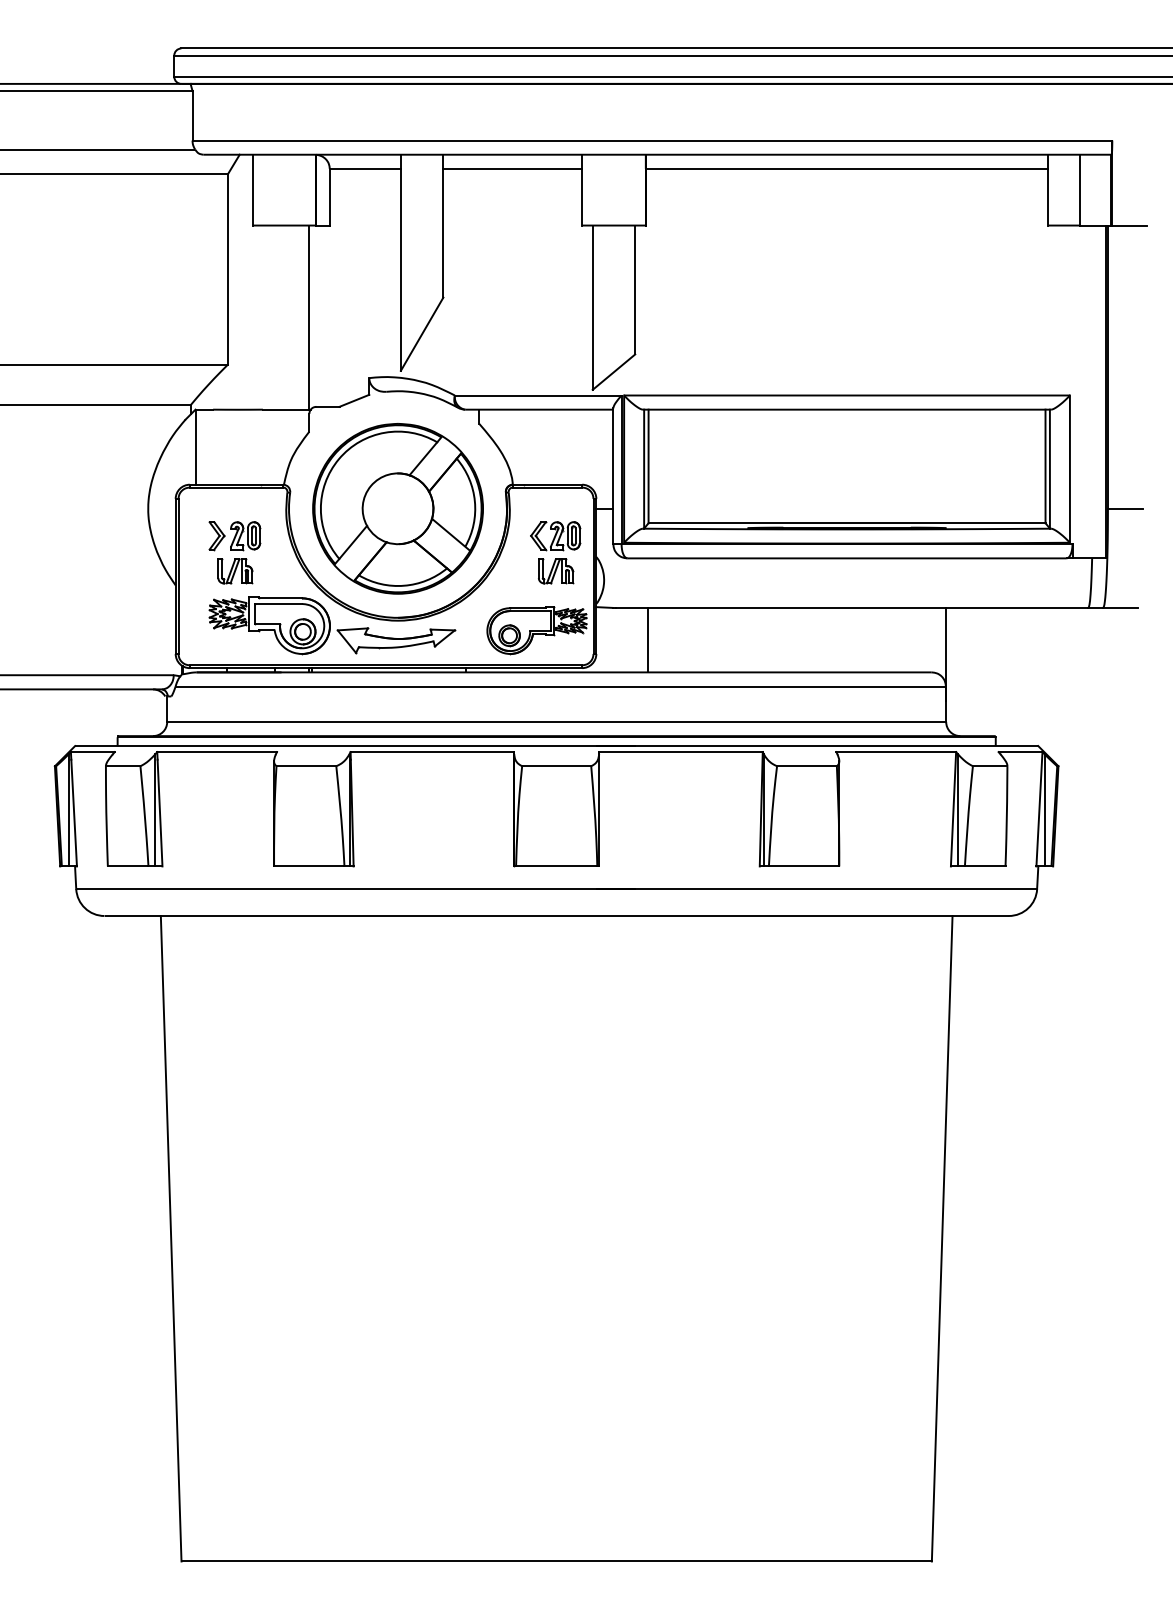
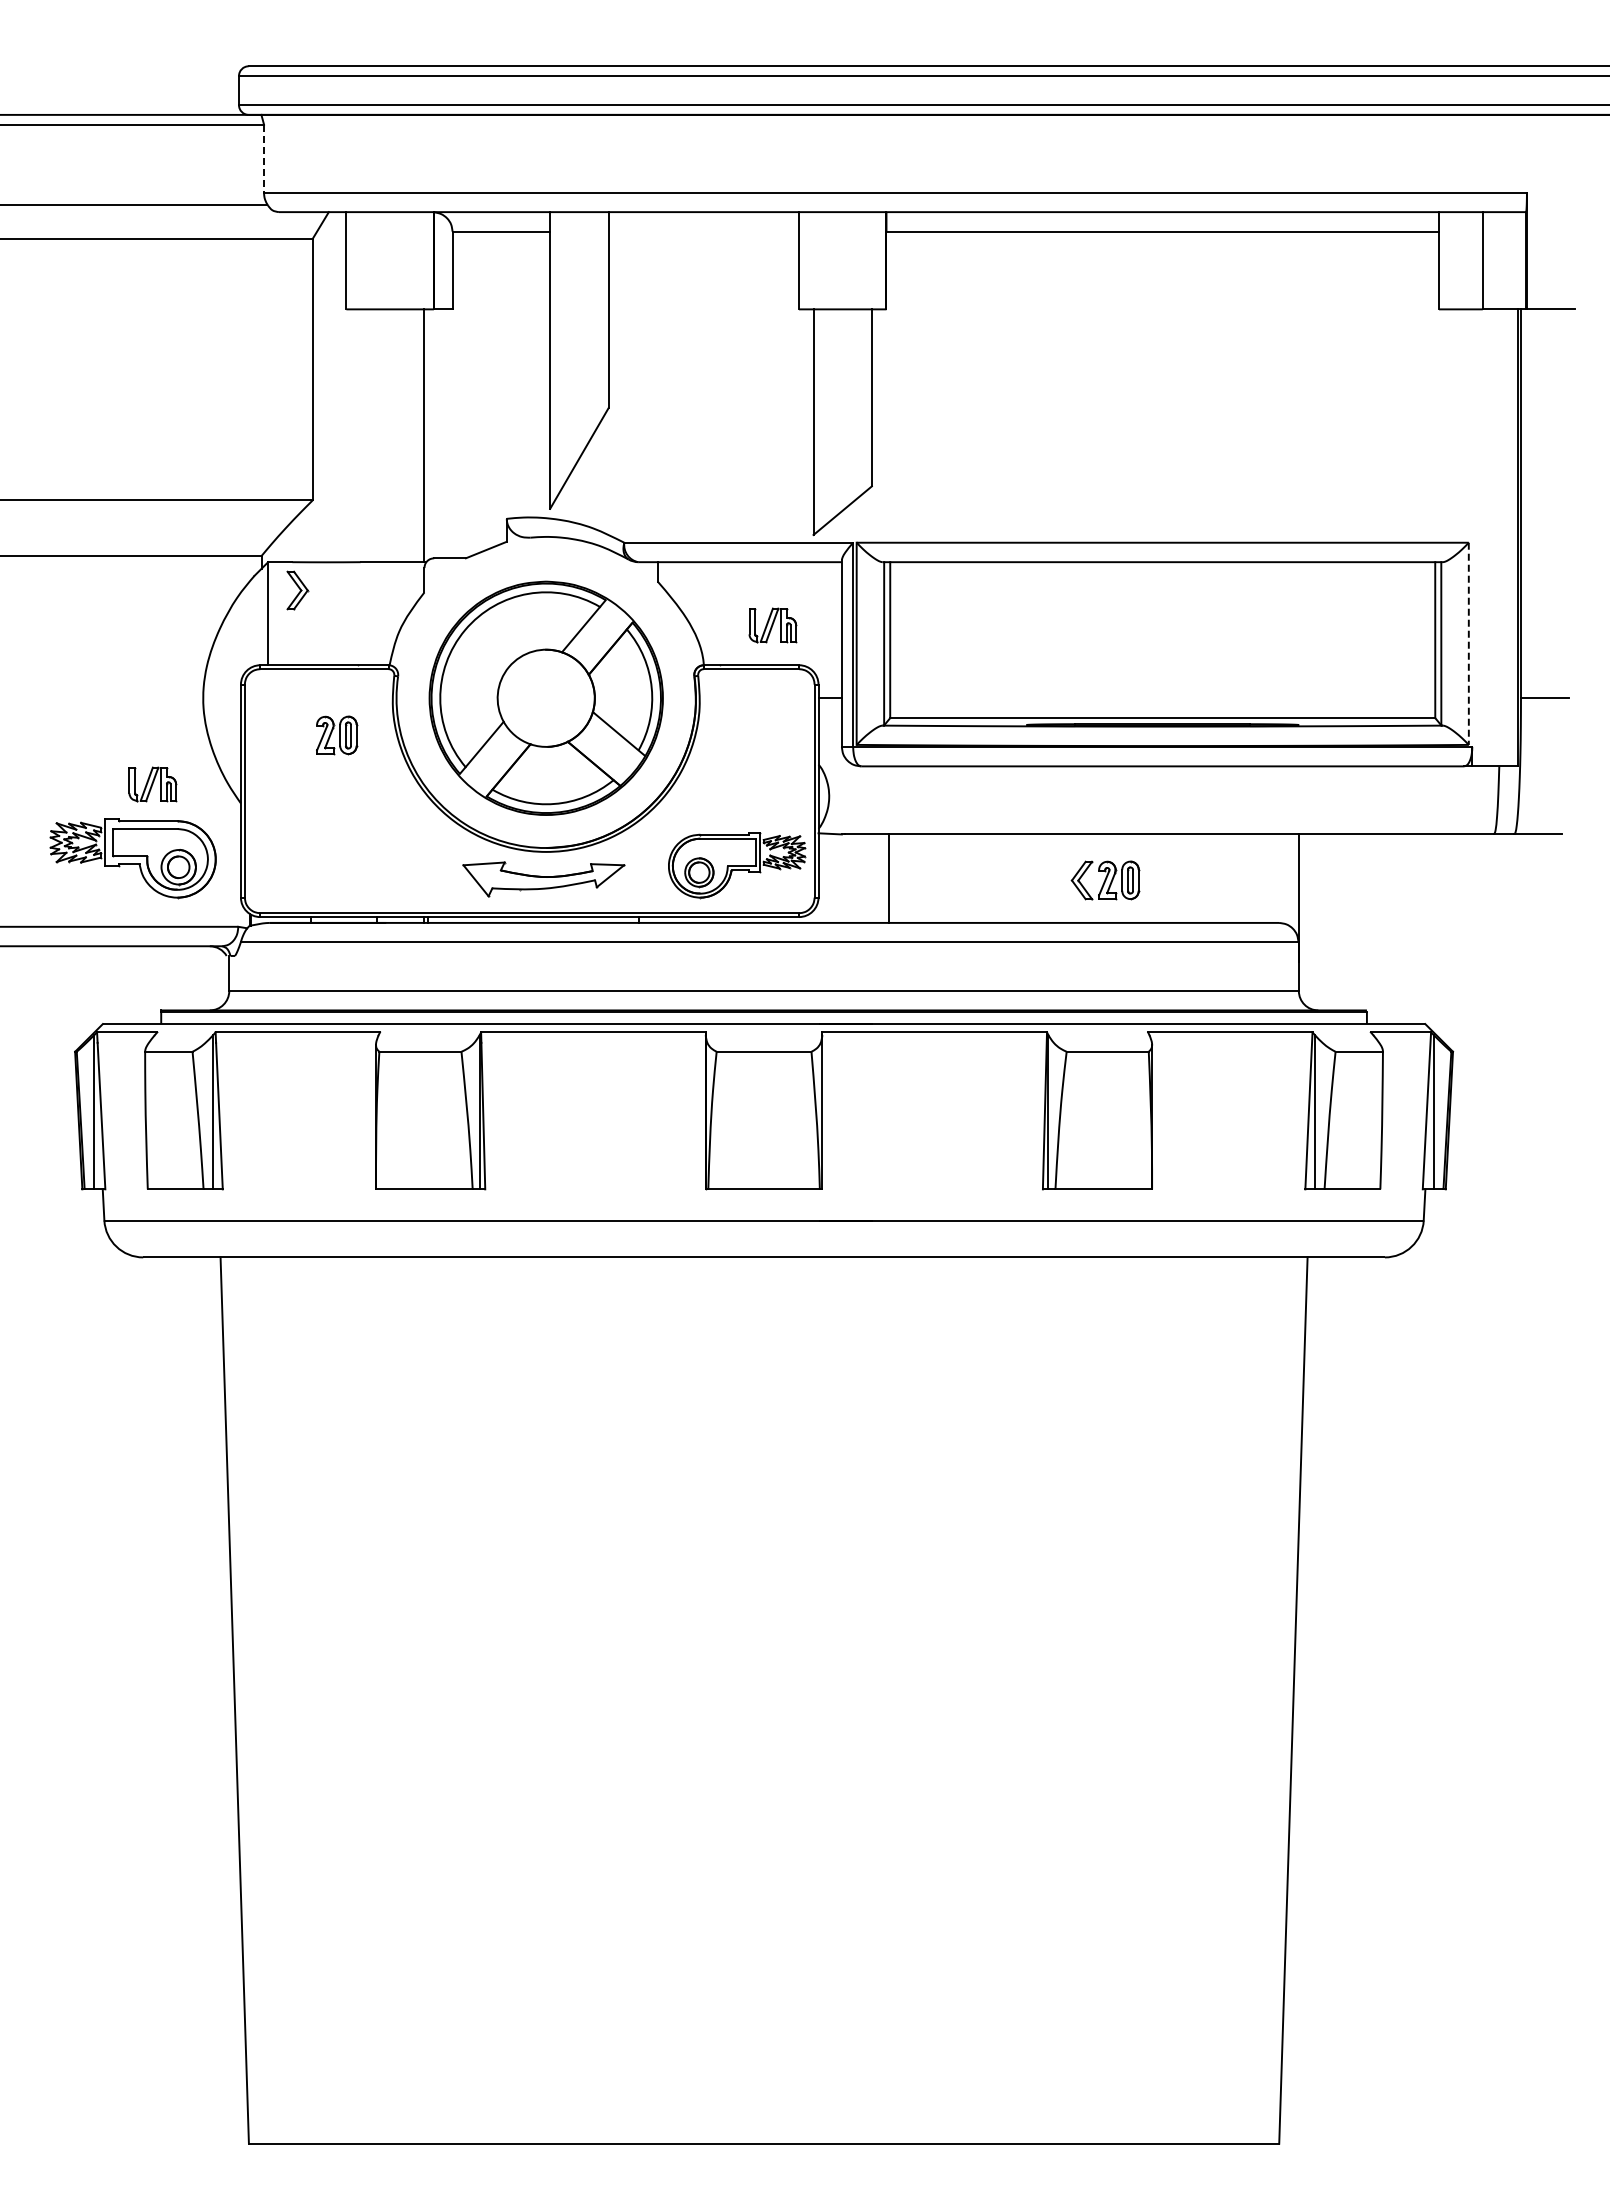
line: (192, 116) -> (264, 159), solid -> dashed
line: (512, 168) -> (703, 231), removed
line: (1069, 469) -> (1468, 644), solid -> dashed
part: (216, 535) -> (297, 590), moved
part: (555, 535) -> (1105, 880), moved
part: (235, 571) -> (152, 784), moved
part: (555, 571) -> (772, 625), moved
part: (269, 625) -> (132, 858), moved

